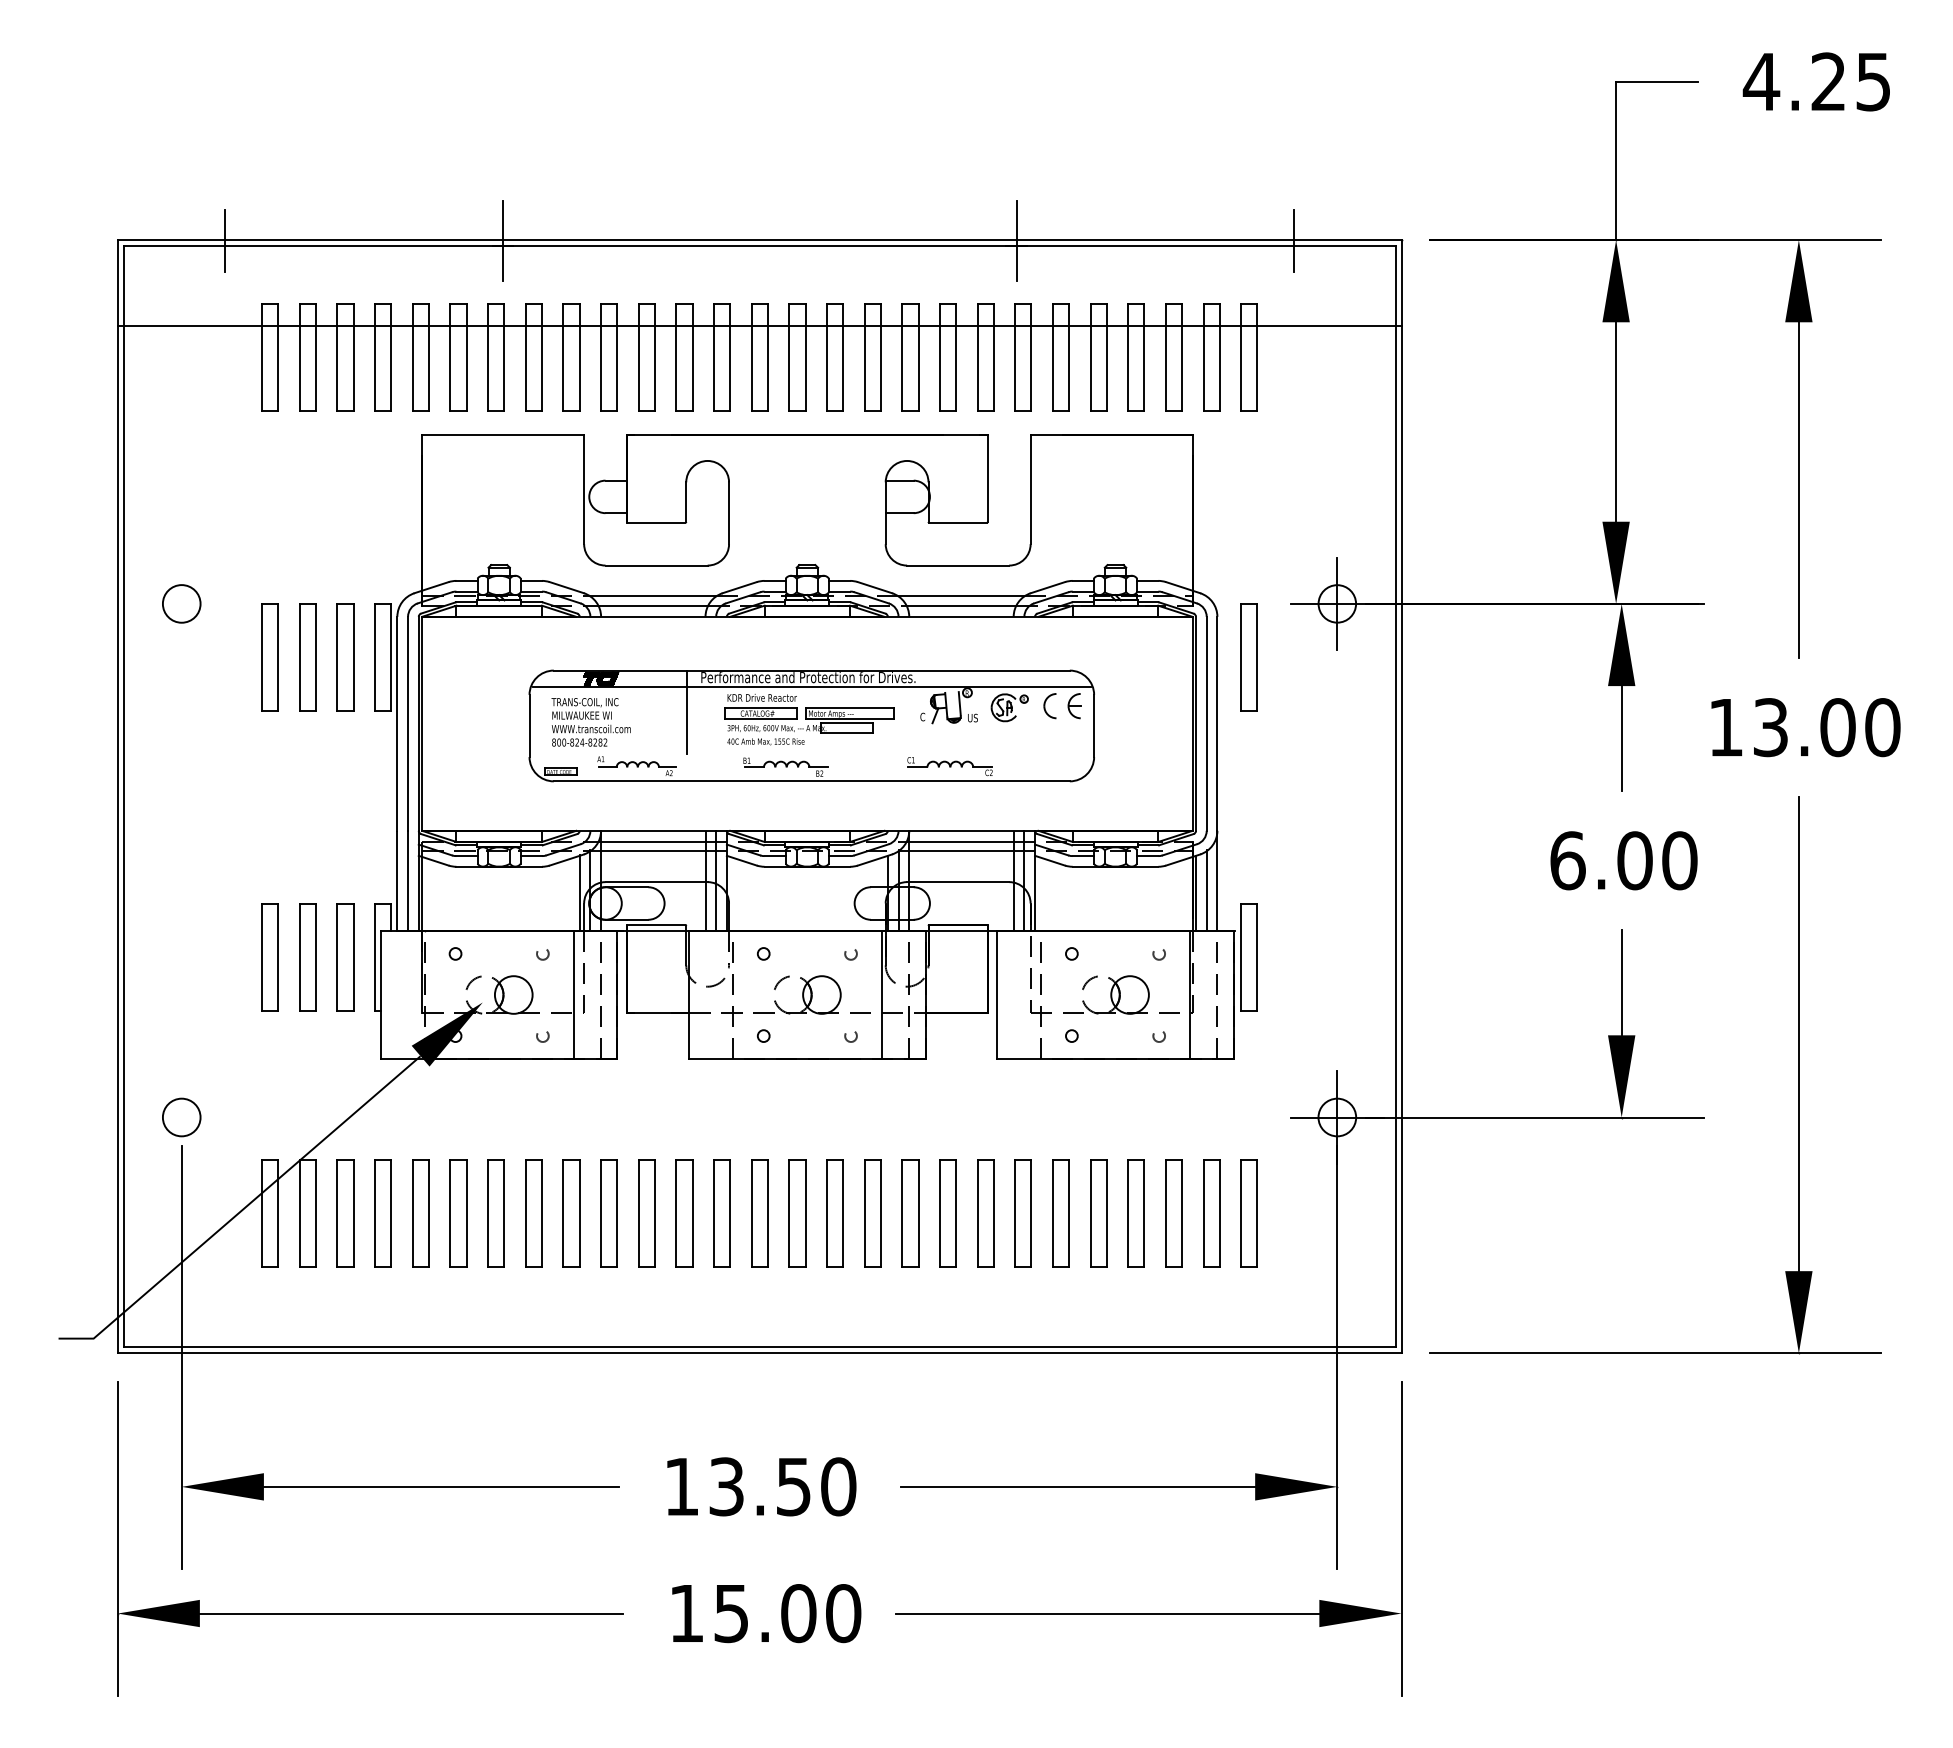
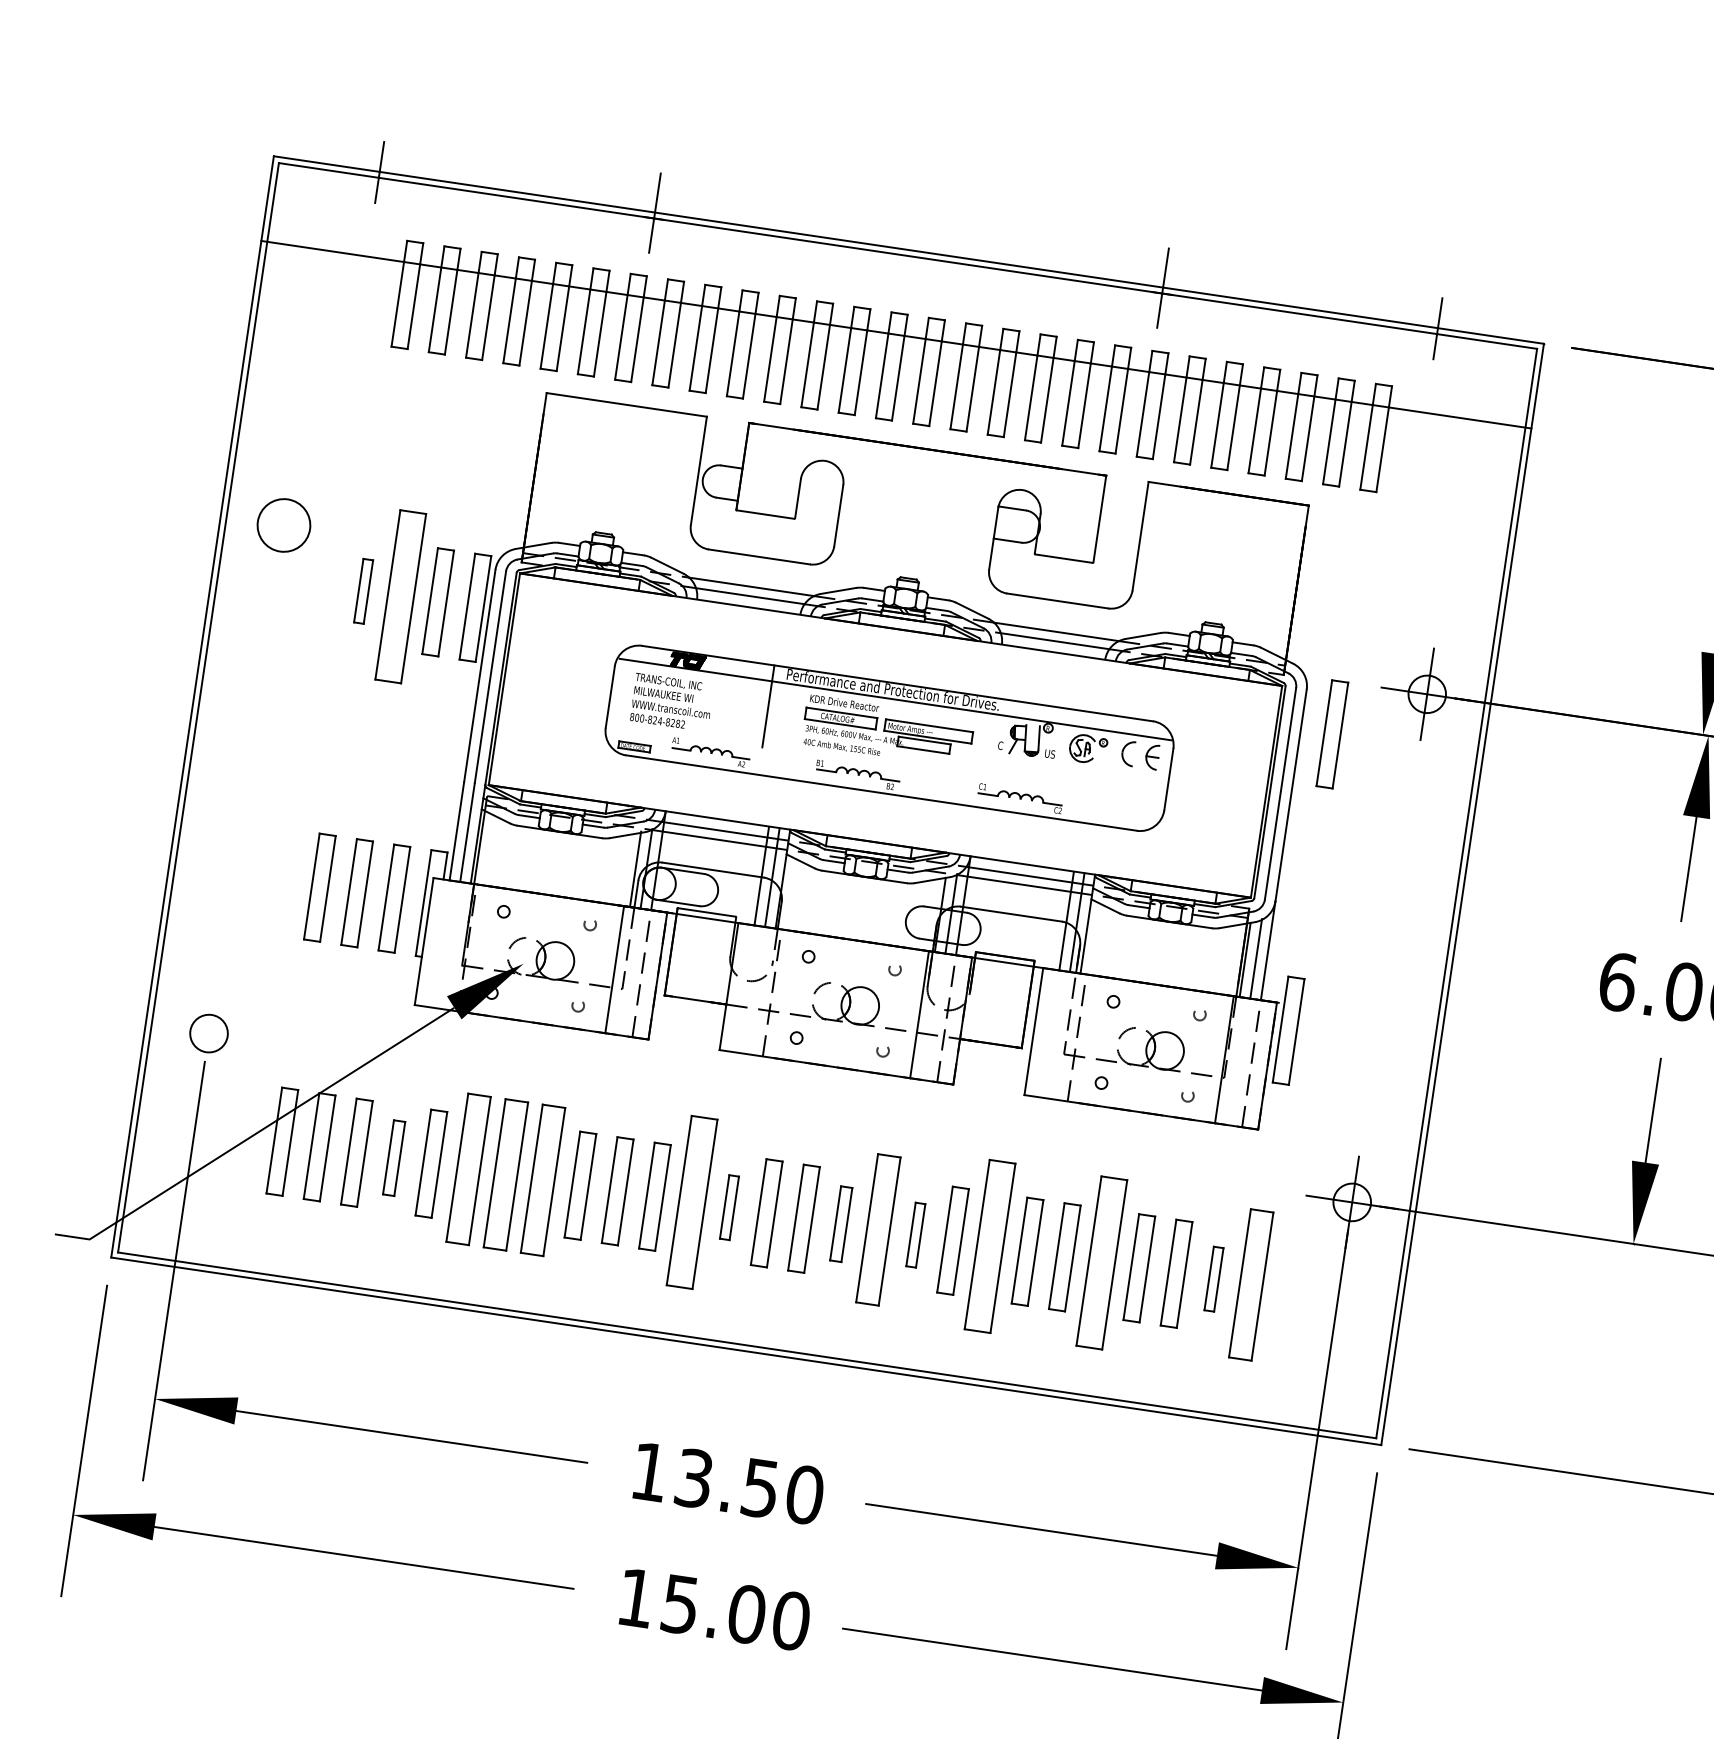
circle: (181, 603) -> (283, 525), size x1.4
part: (269, 657) -> (363, 591), size x0.6
part: (307, 657) -> (400, 596), size x1.6
part: (382, 1213) -> (393, 1157), size x0.7
part: (458, 1213) -> (468, 1168), size x1.4
part: (495, 1213) -> (505, 1174), size x1.4
part: (533, 1213) -> (543, 1179), size x1.4
part: (684, 1213) -> (692, 1202), size x1.6
part: (721, 1213) -> (728, 1207), size x0.6
part: (834, 1213) -> (840, 1223), size x0.7
part: (872, 1213) -> (878, 1229), size x1.4
part: (910, 1213) -> (915, 1235), size x0.6
part: (985, 1213) -> (990, 1245), size x1.6
part: (1098, 1213) -> (1101, 1262), size x1.6
part: (1211, 1213) -> (1213, 1278), size x0.6
part: (1248, 1213) -> (1250, 1284), size x1.4

